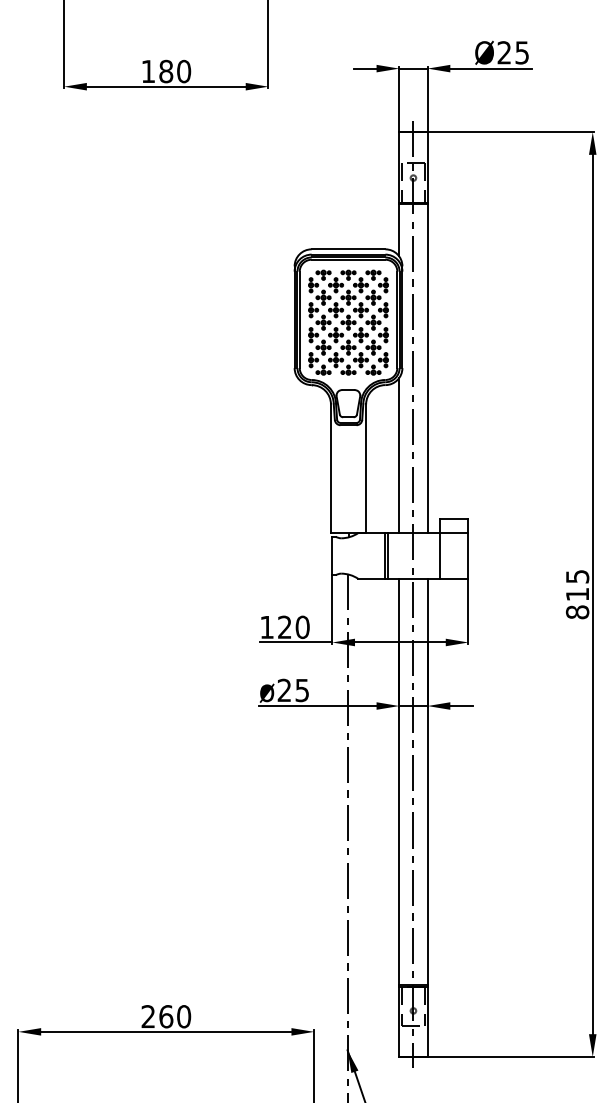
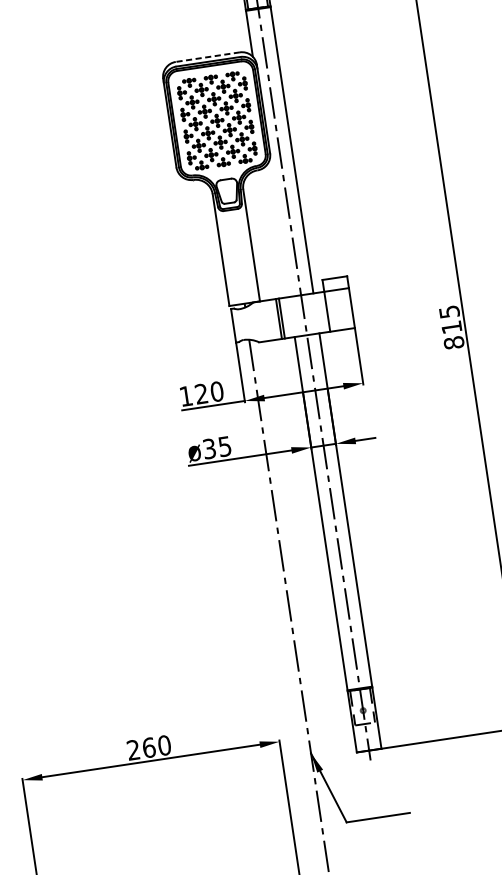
line: (348, 249) -> (207, 57), solid -> dashed
line: (399, 455) -> (278, 229), removed
text: (284, 690) -> (209, 448), ø25 -> ø35

